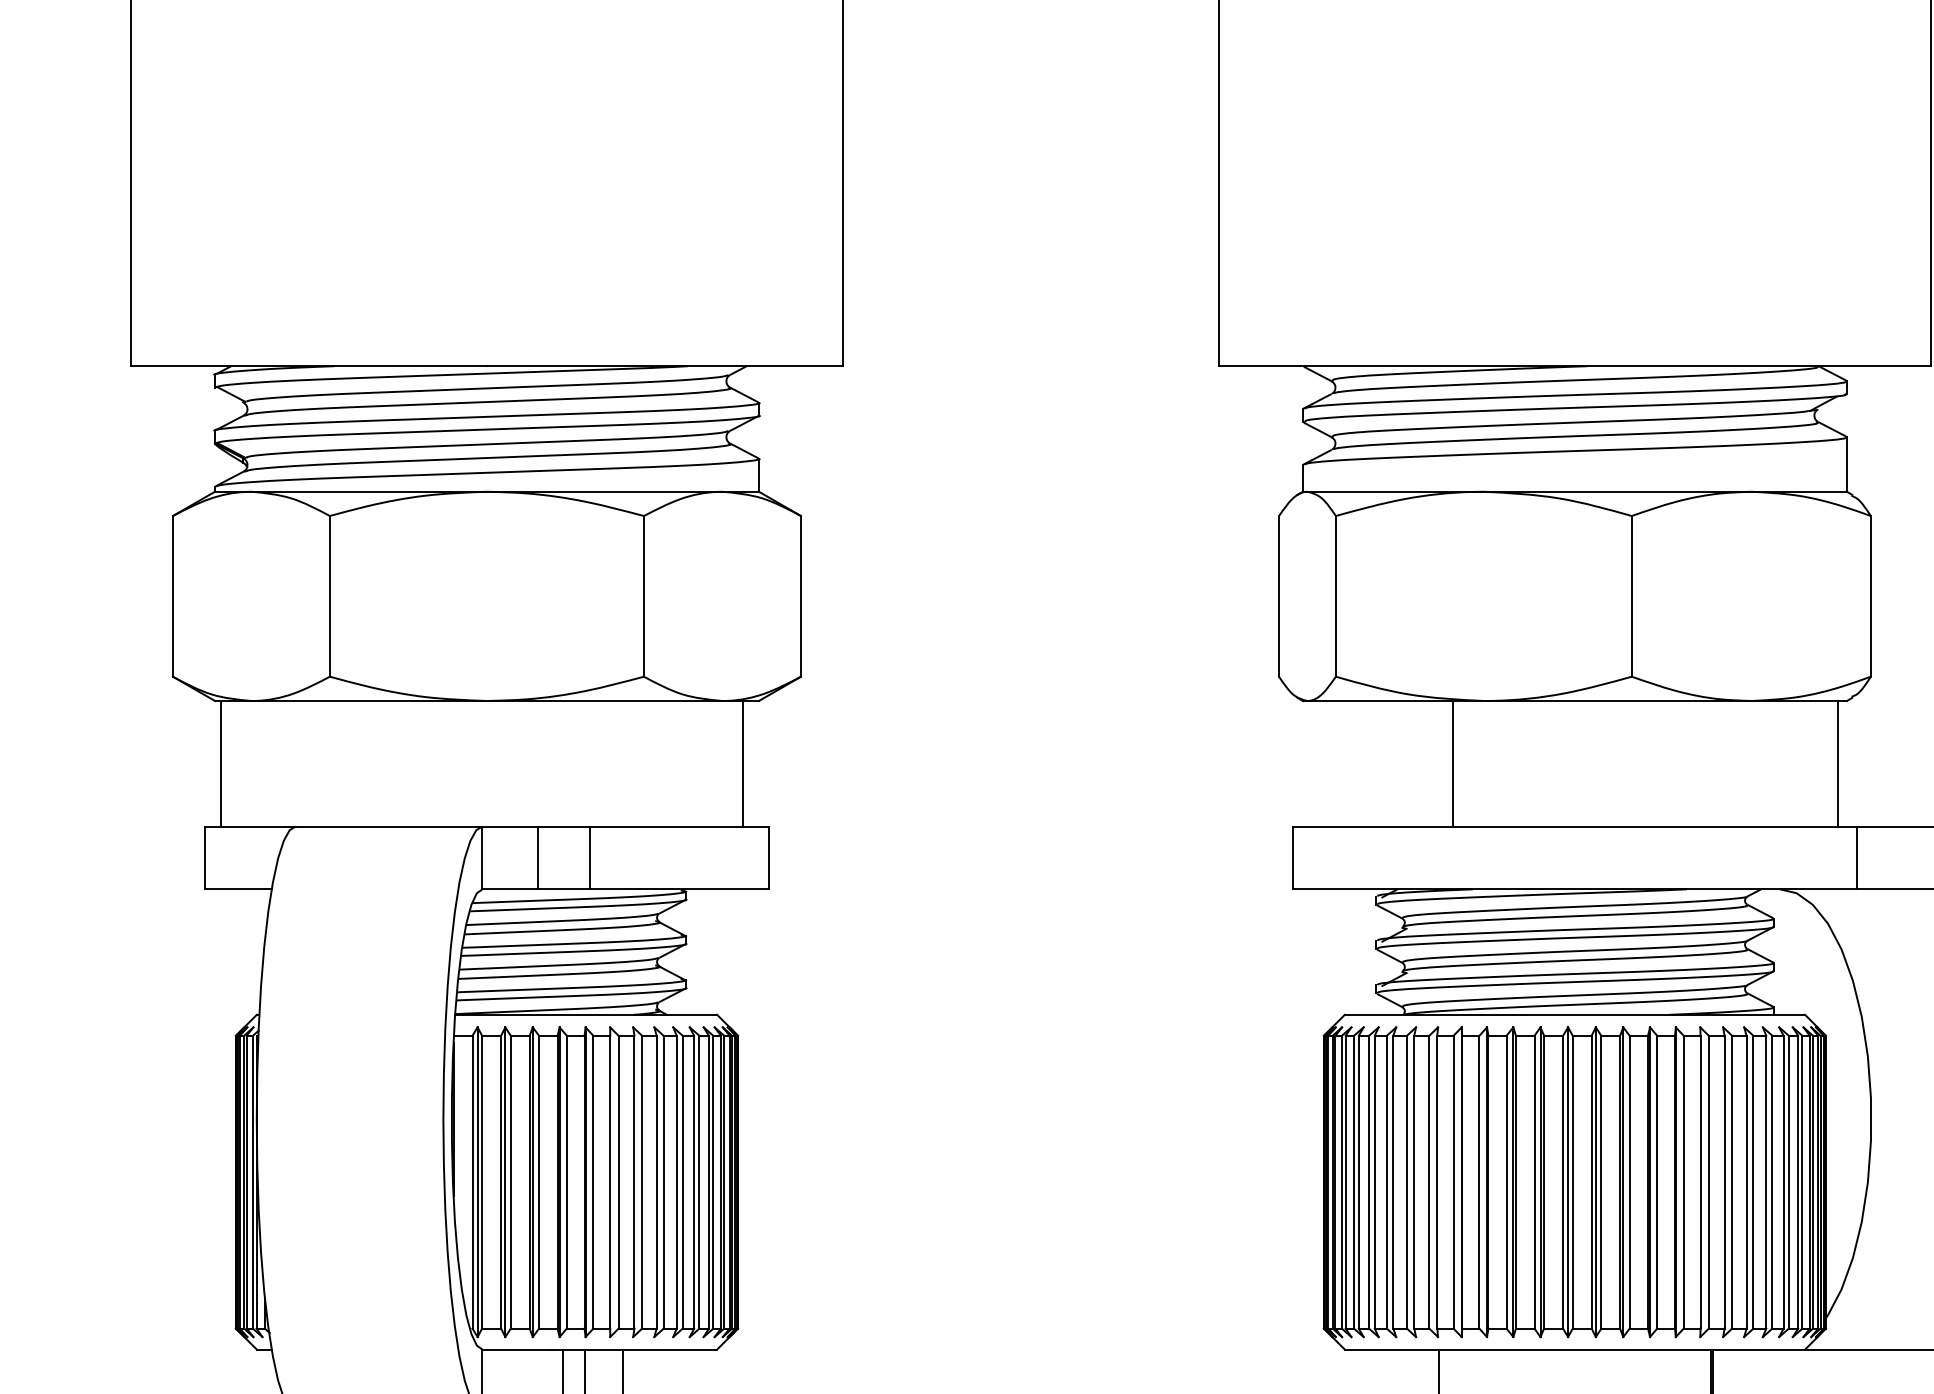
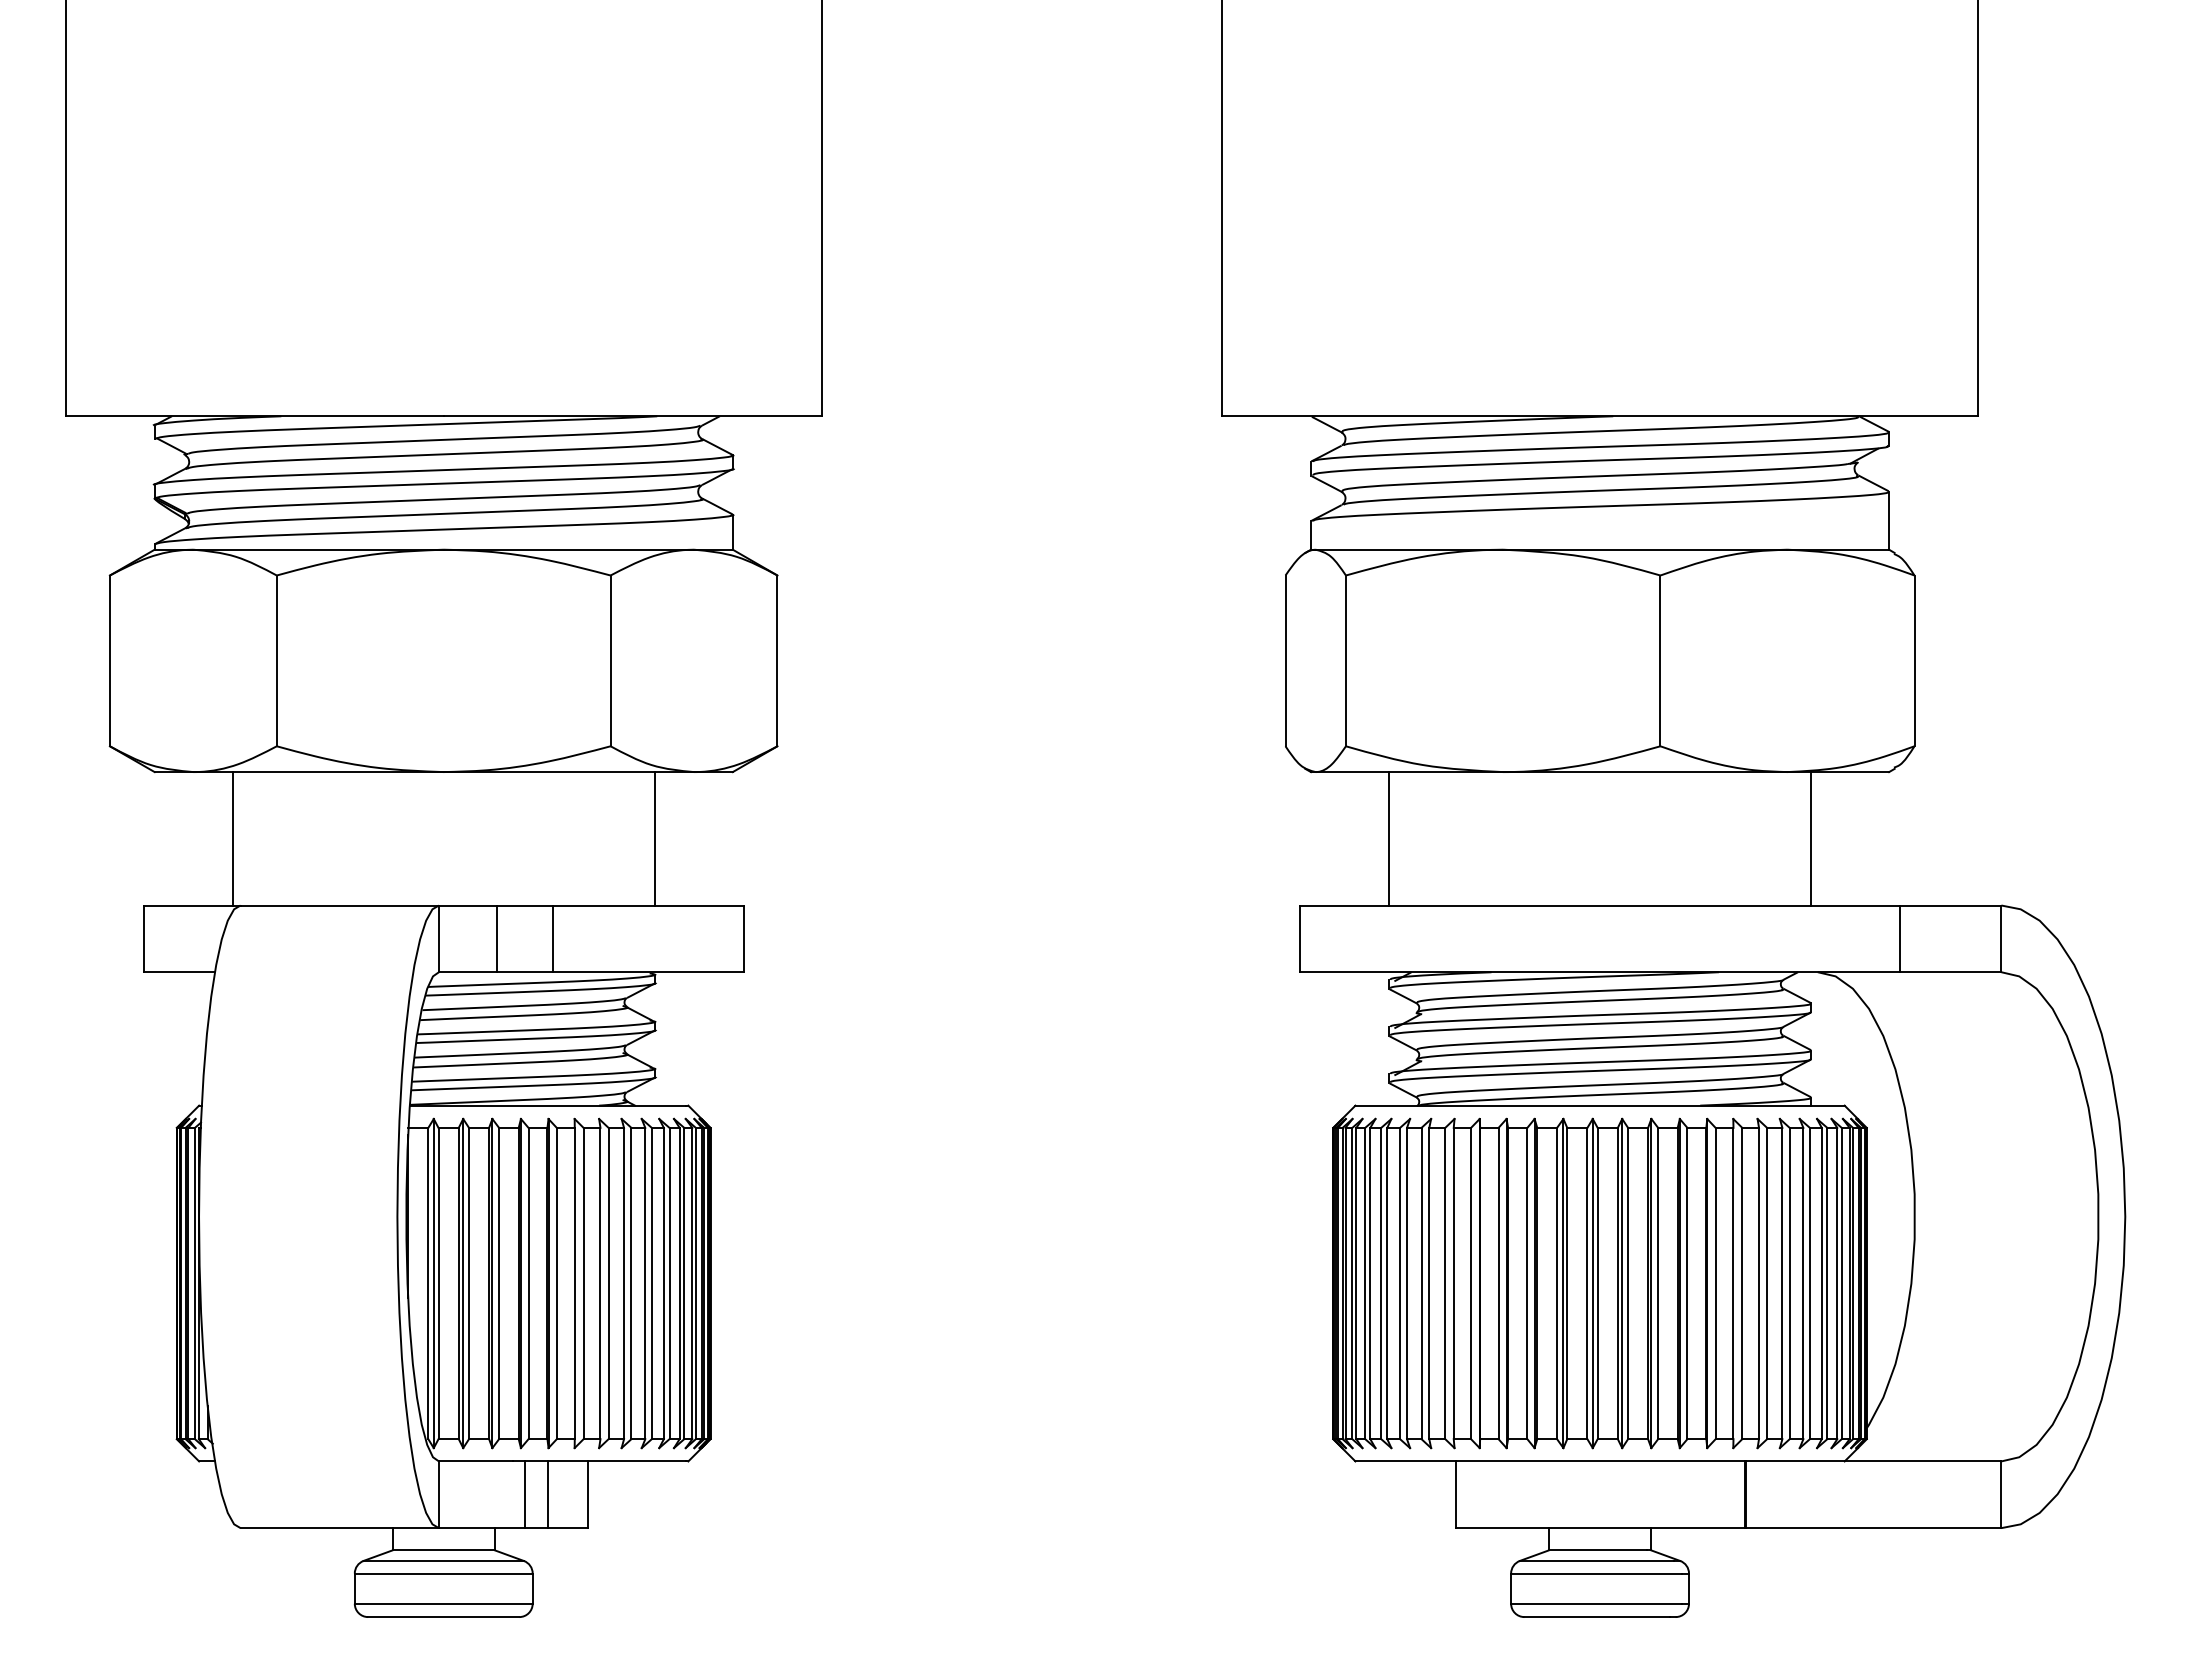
line: (221, 763) -> (232, 838), moved
line: (743, 763) -> (655, 838), moved
line: (1453, 763) -> (1388, 838), moved
line: (1837, 763) -> (1811, 838), moved

